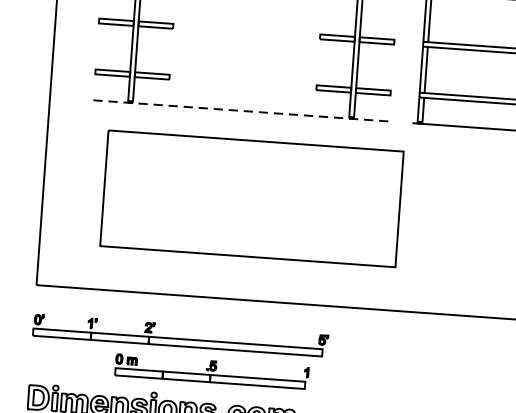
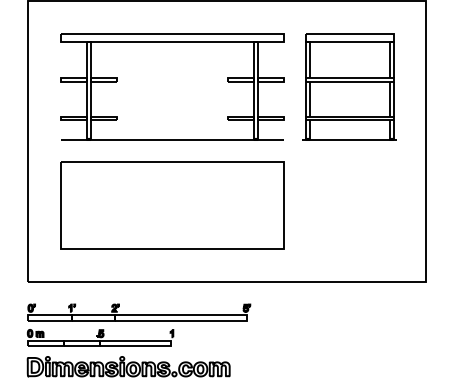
line: (241, 111) -> (172, 140), dashed -> solid
part: (252, 198) -> (172, 205), moved
part: (211, 371) -> (100, 337), moved

